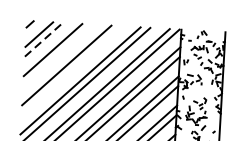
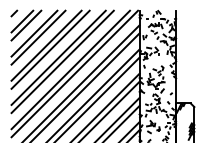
line: (43, 39) -> (26, 25), dashed -> solid
line: (57, 54) -> (38, 37), added
line: (71, 70) -> (50, 49), added

